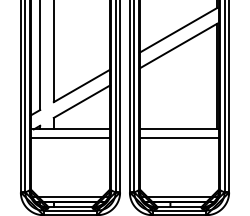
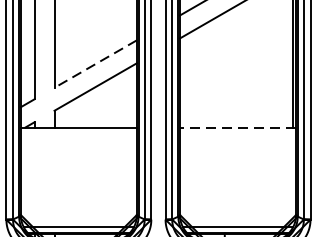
line: (82, 85) -> (96, 63), solid -> dashed
line: (179, 129) -> (238, 127), solid -> dashed
line: (70, 138) -> (78, 140), removed
line: (179, 138) -> (238, 140), removed

